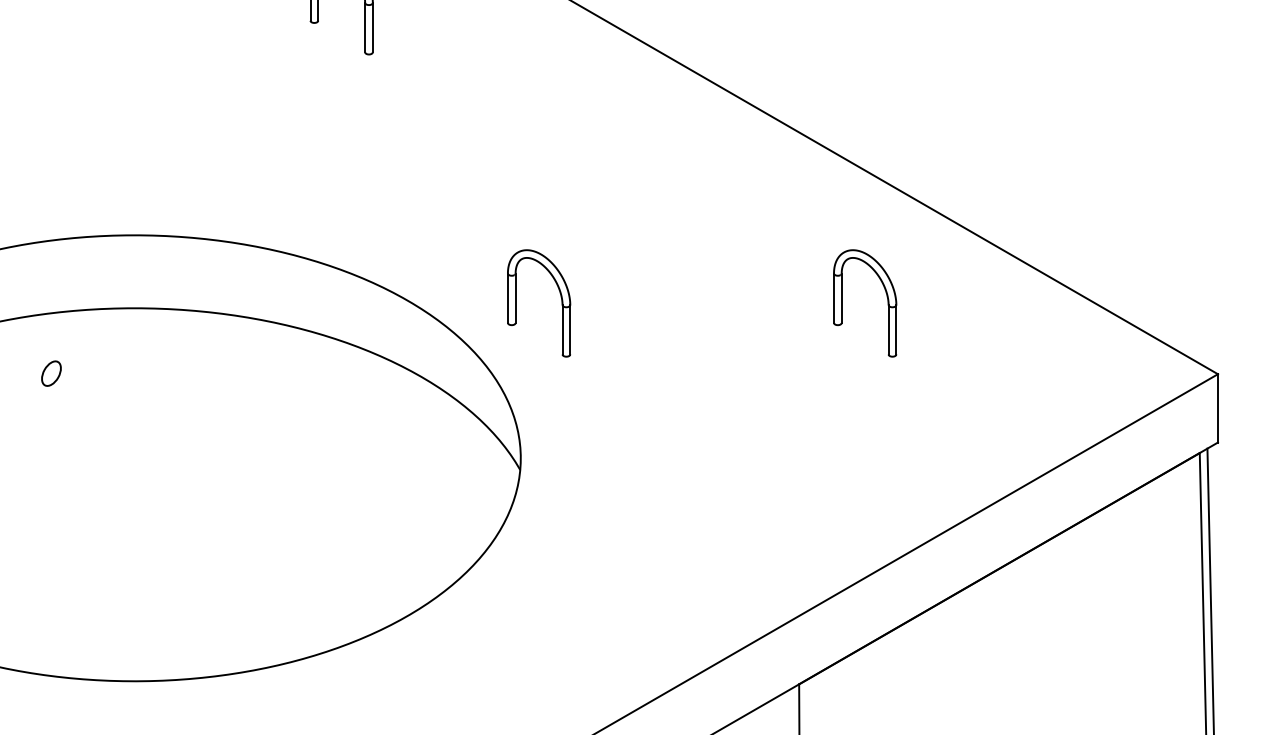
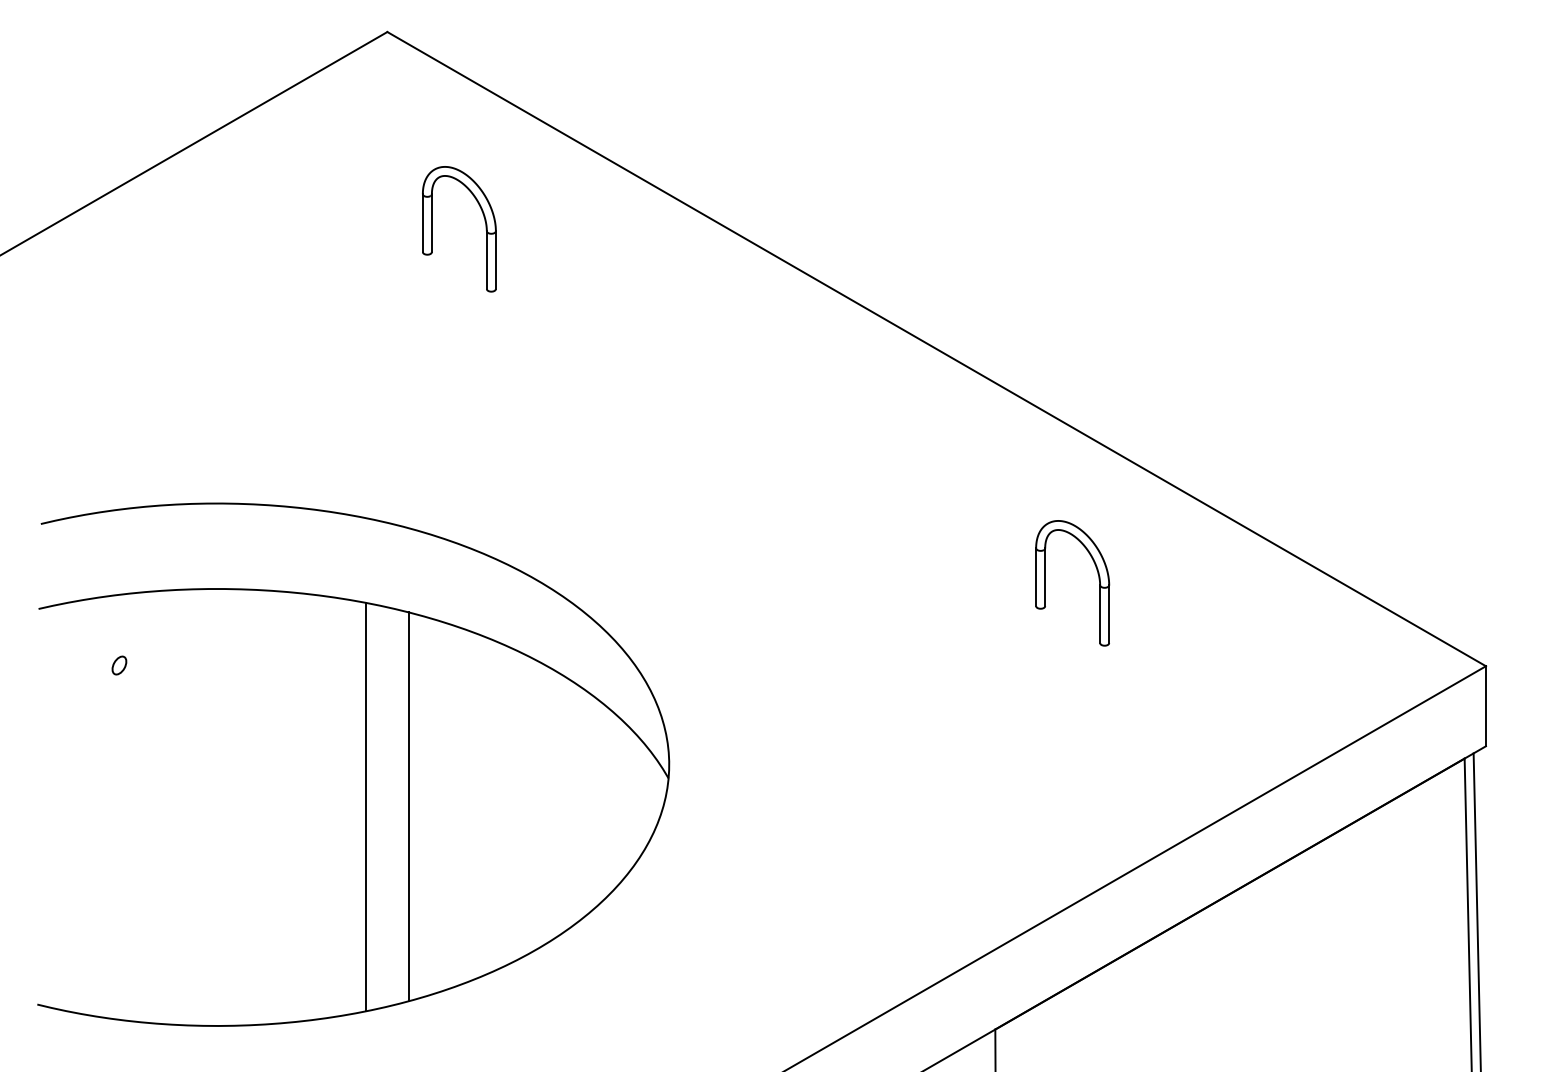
part: (561, 300) -> (716, 579), removed
part: (51, 373) -> (119, 665), size x0.62
line: (262, 493) -> (366, 806), added
line: (298, 493) -> (408, 806), added

